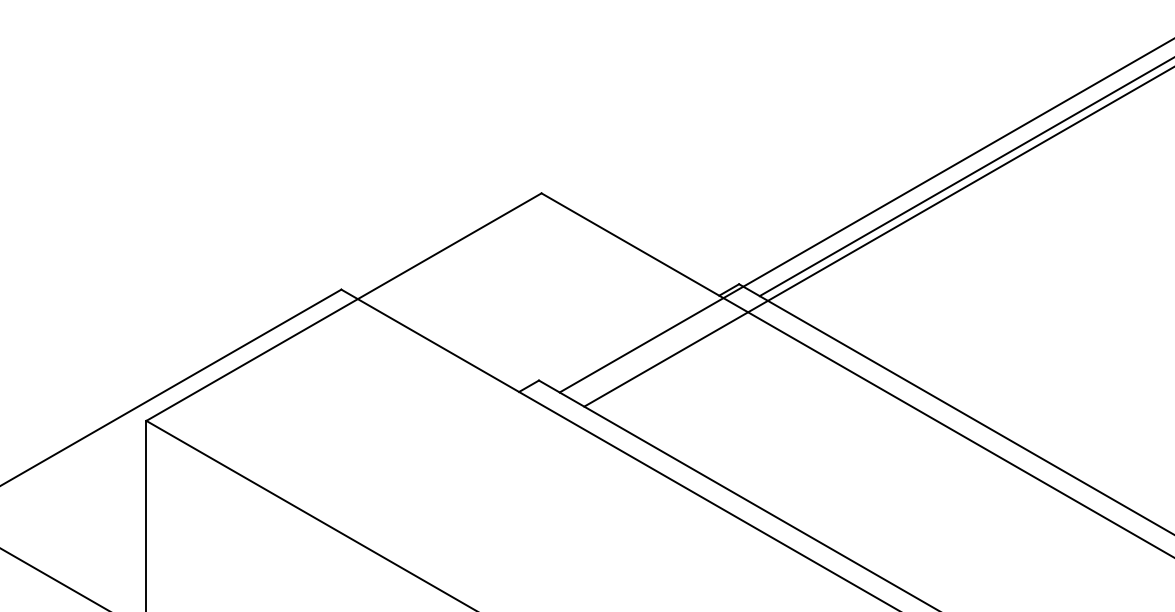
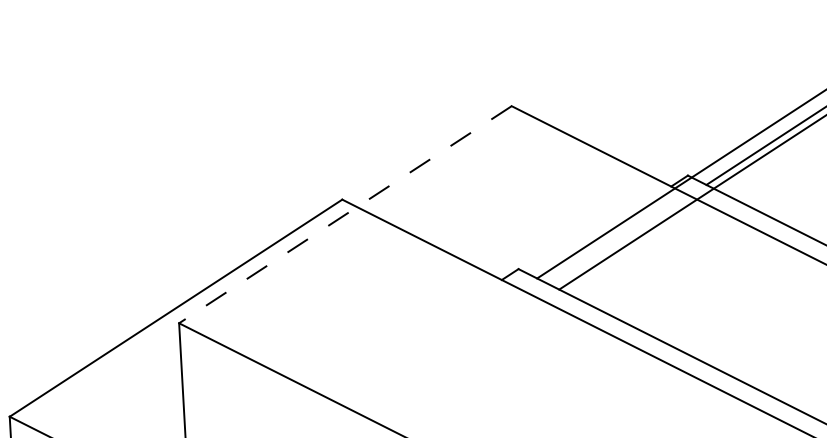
line: (343, 307) -> (345, 215), solid -> dashed

